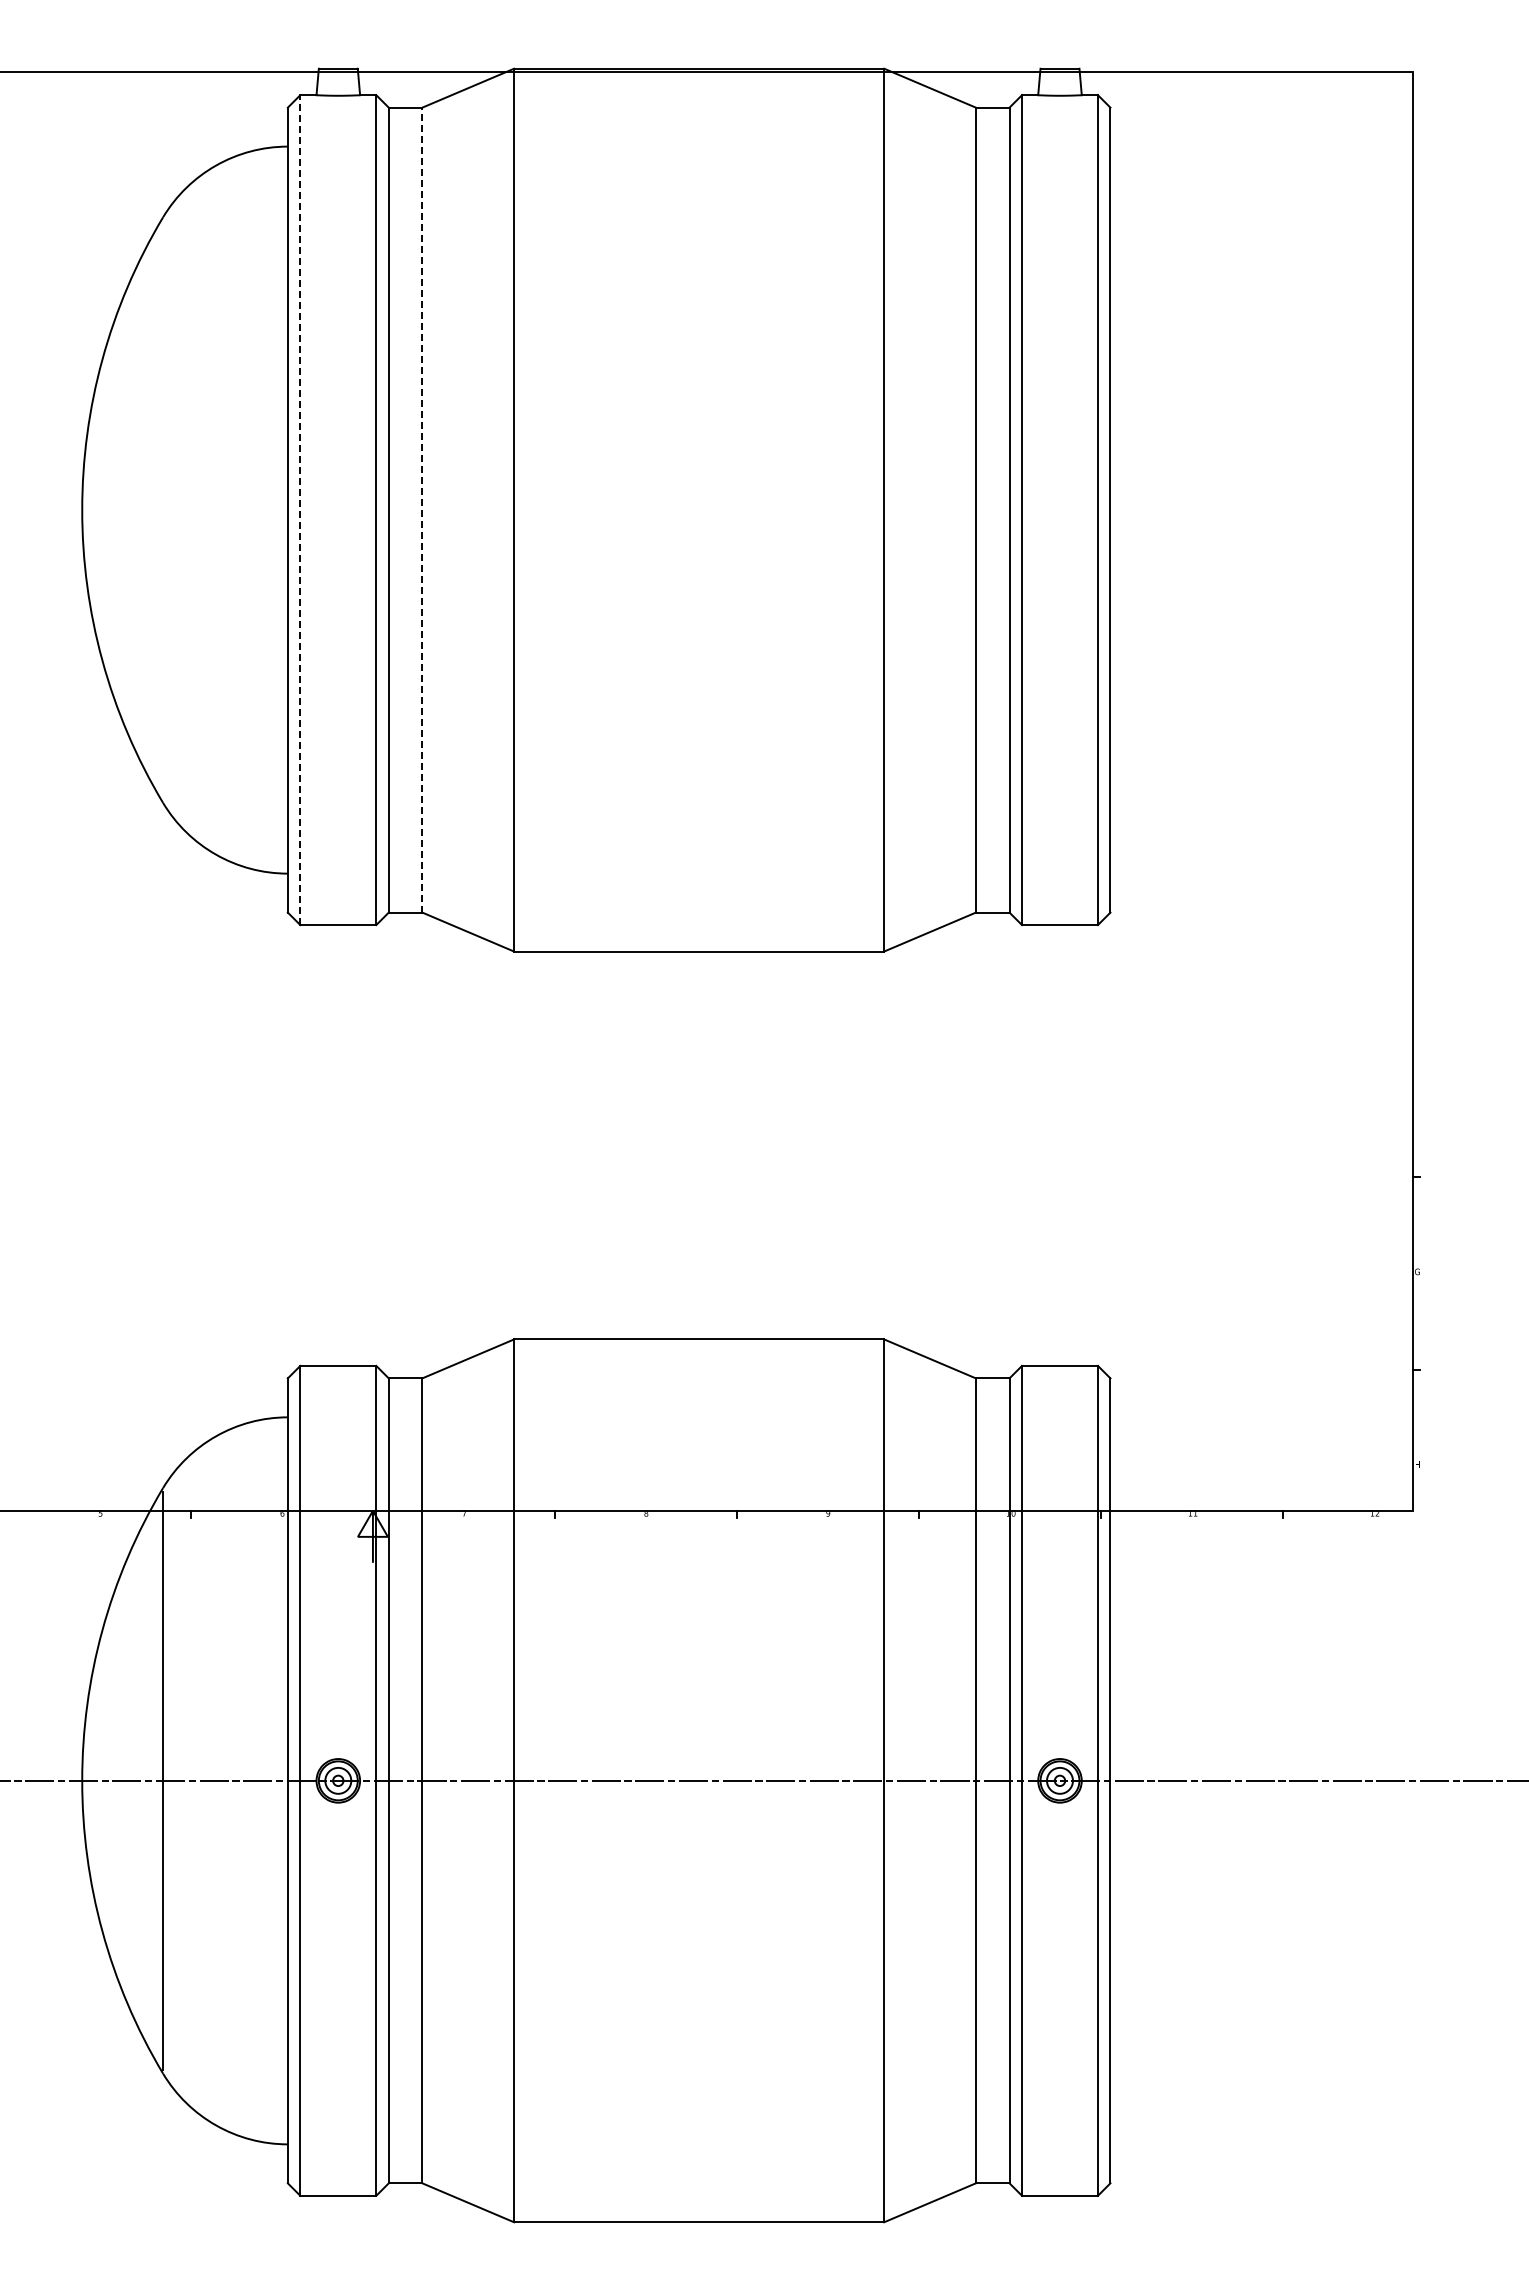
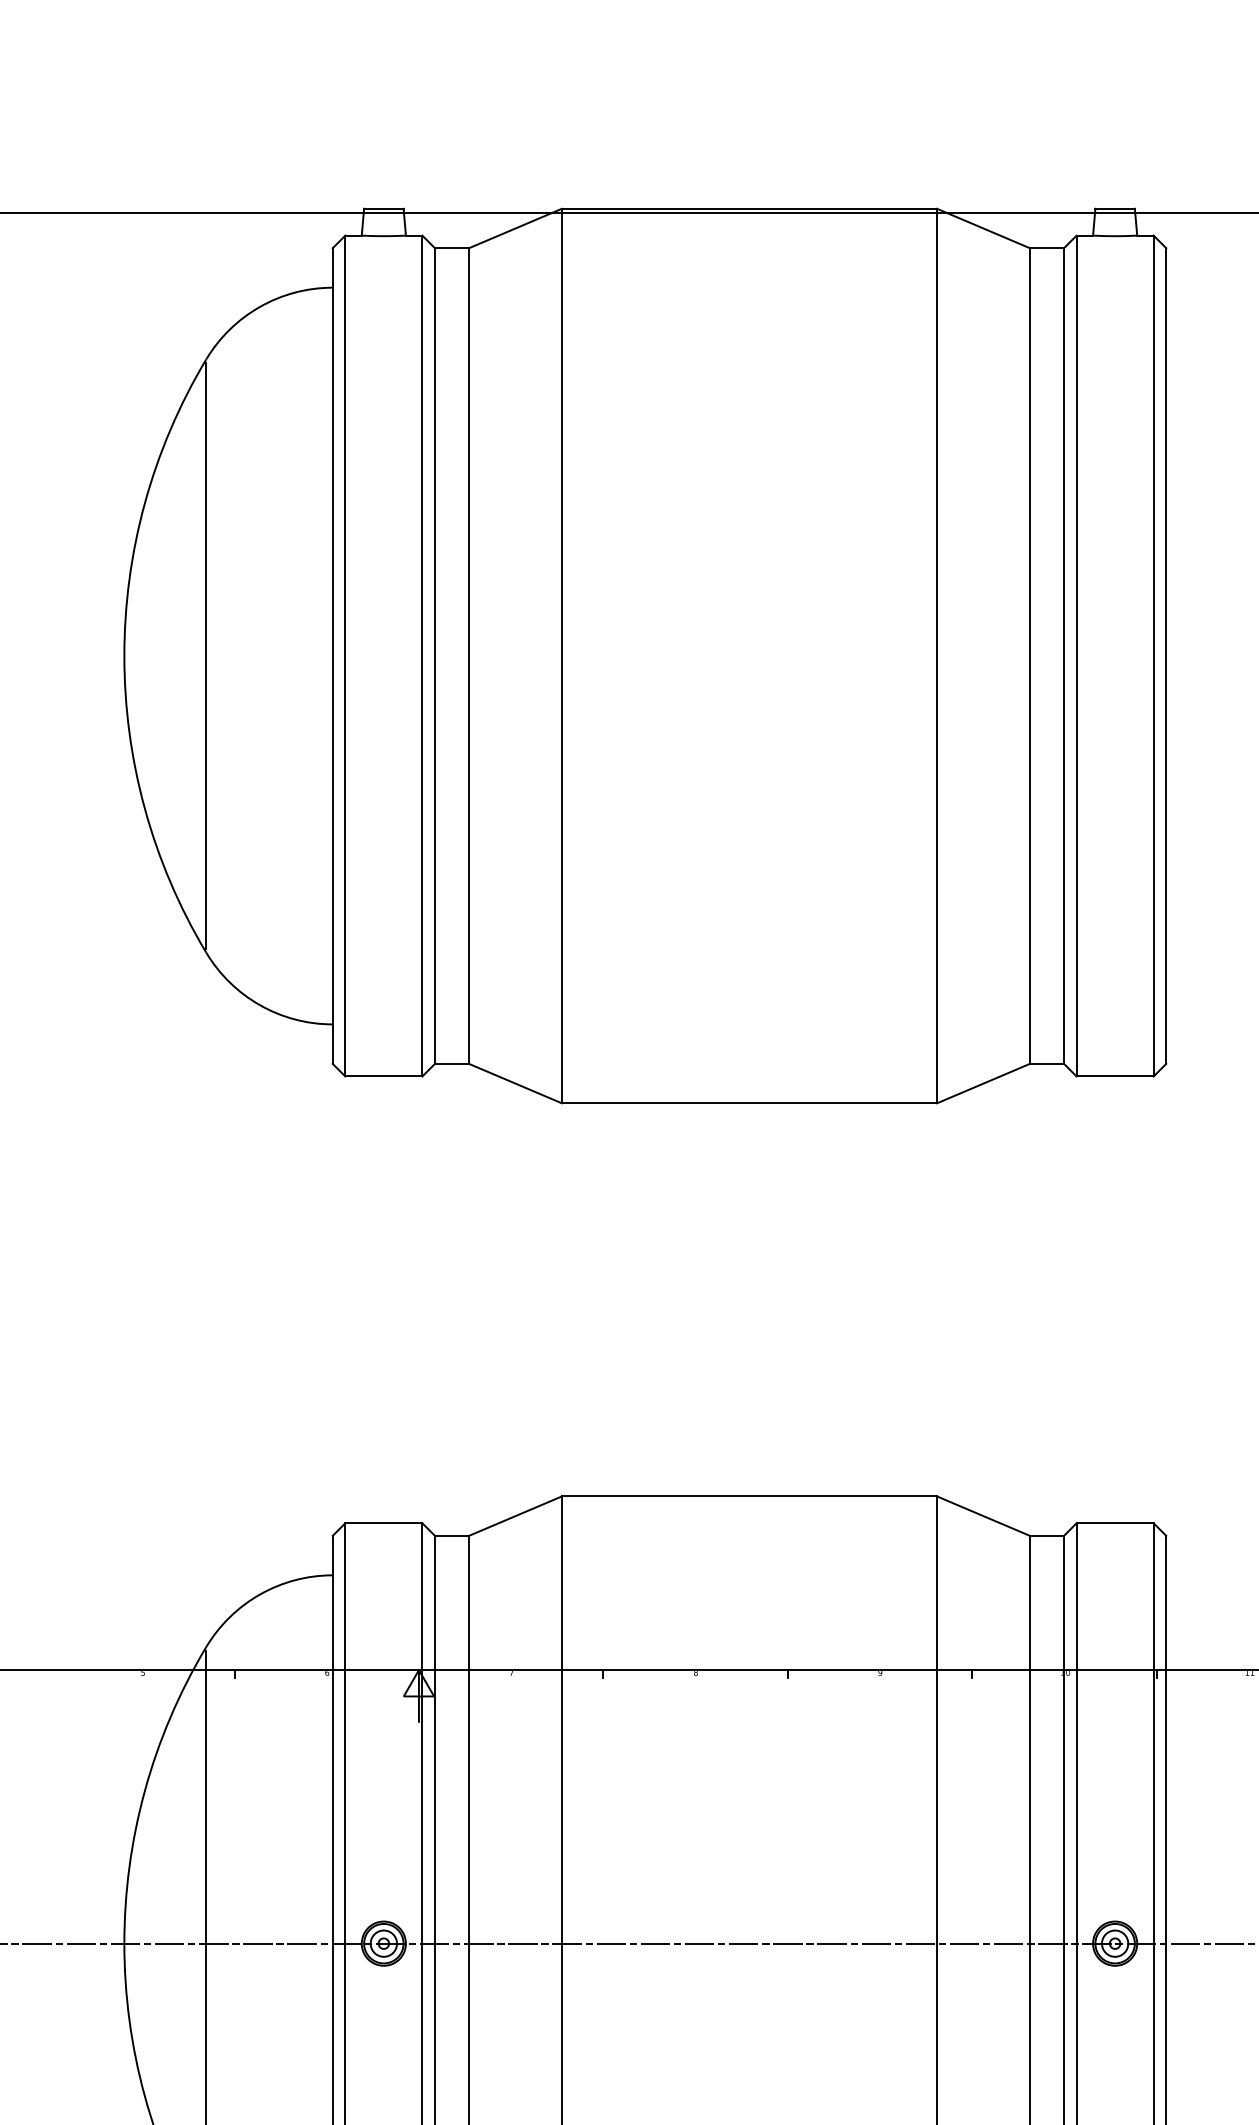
line: (422, 509) -> (469, 655), dashed -> solid
line: (163, 510) -> (206, 656), added
line: (300, 510) -> (345, 656), dashed -> solid

